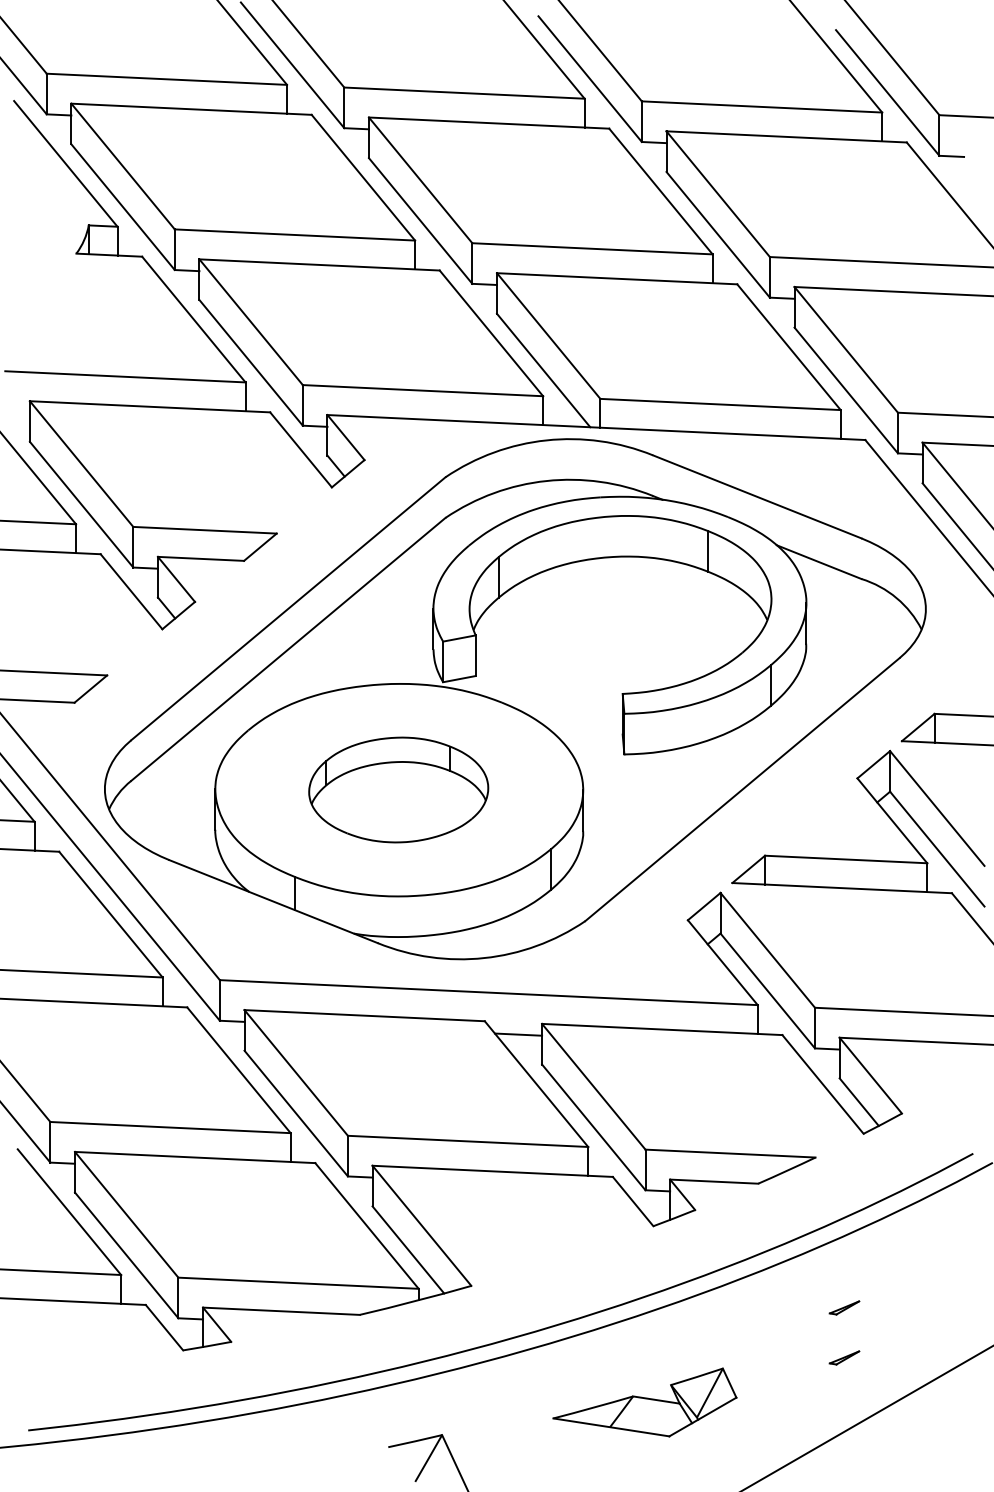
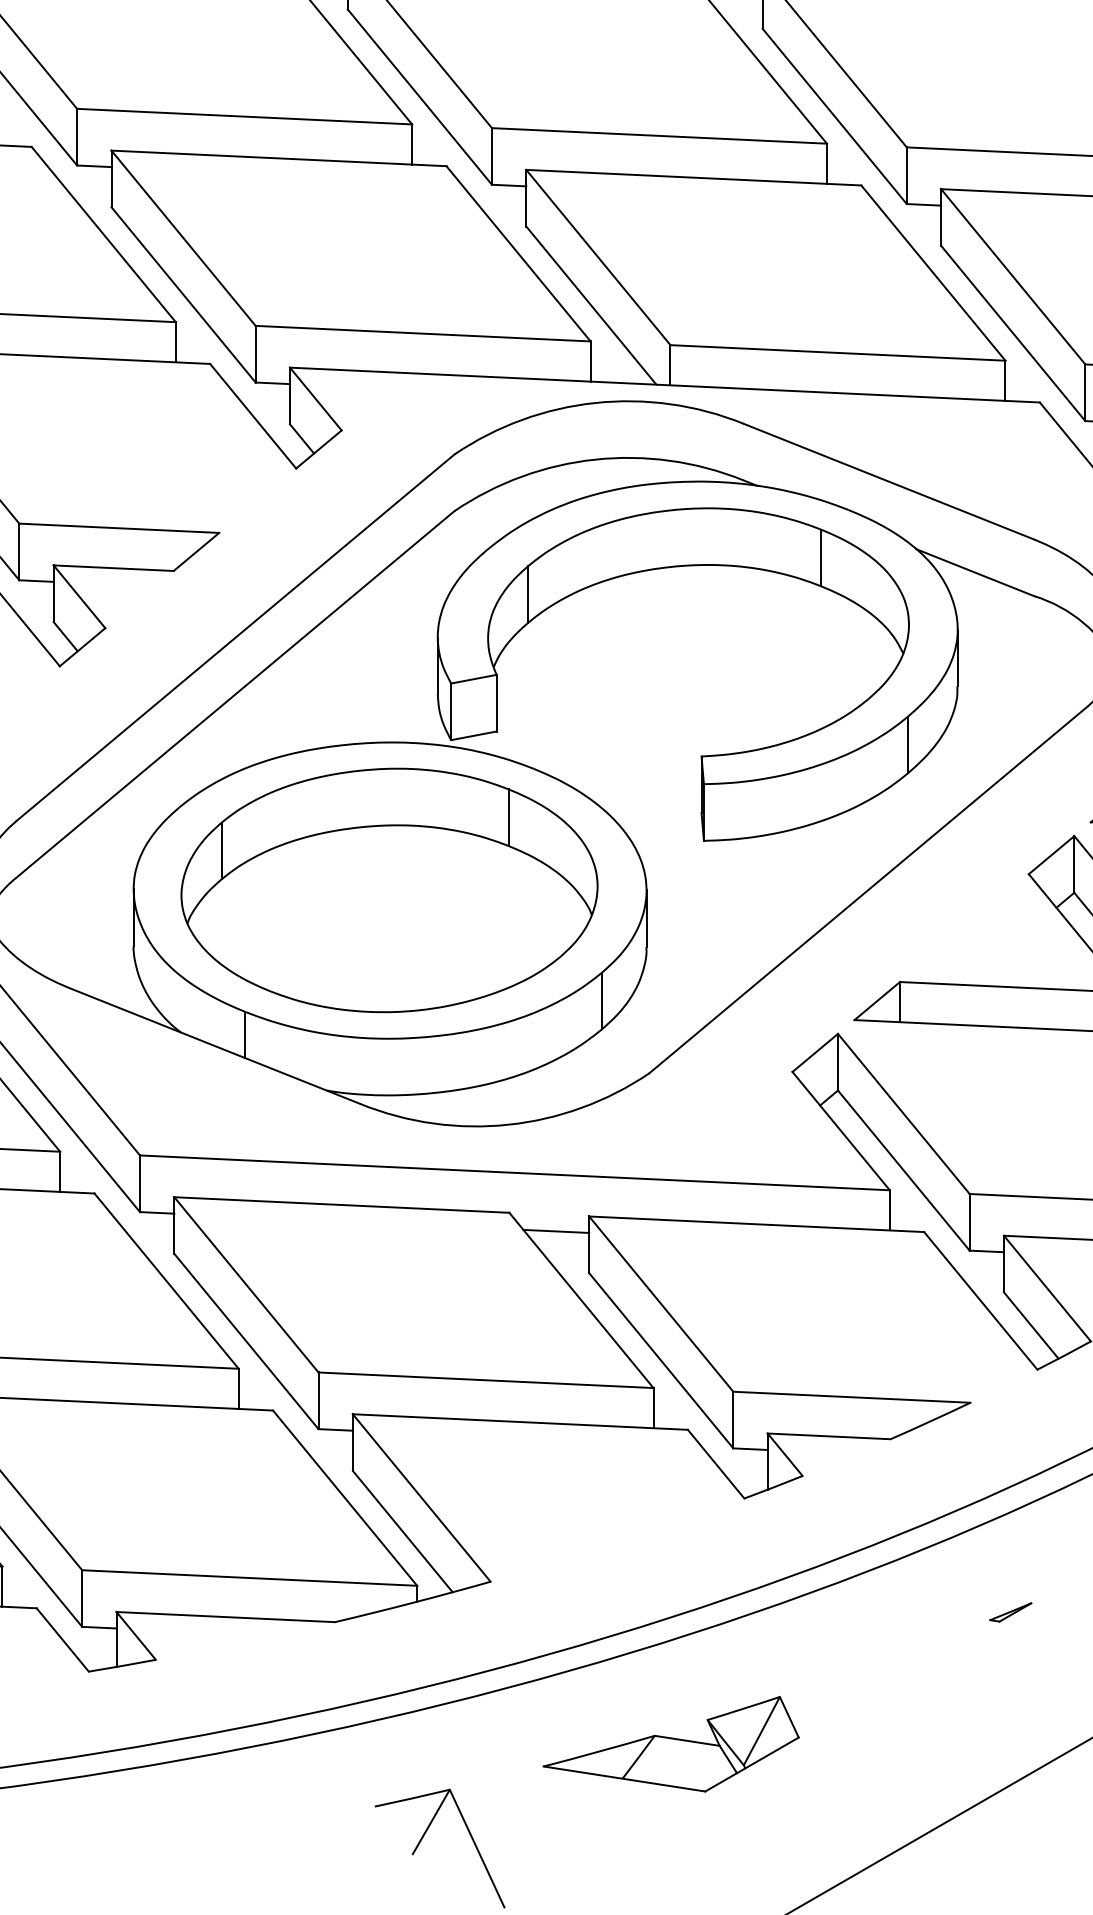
part: (398, 789) -> (389, 889), size x1.67
part: (844, 1357) -> (1010, 1681), removed
part: (644, 1402) -> (670, 1744), moved

